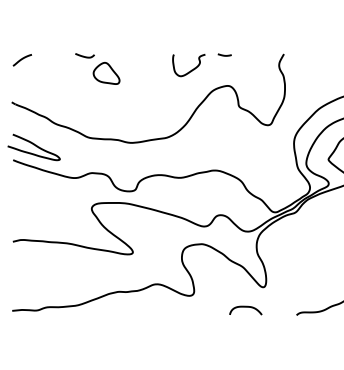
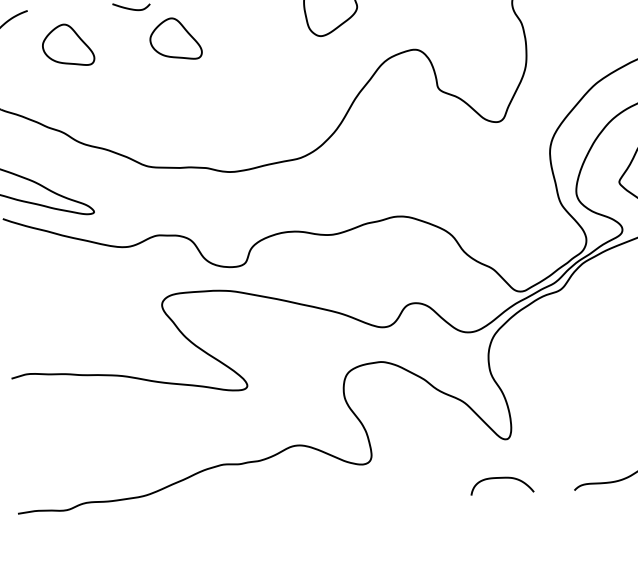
part: (51, 73) -> (68, 45), added
curve: (245, 307) -> (501, 479), moved

